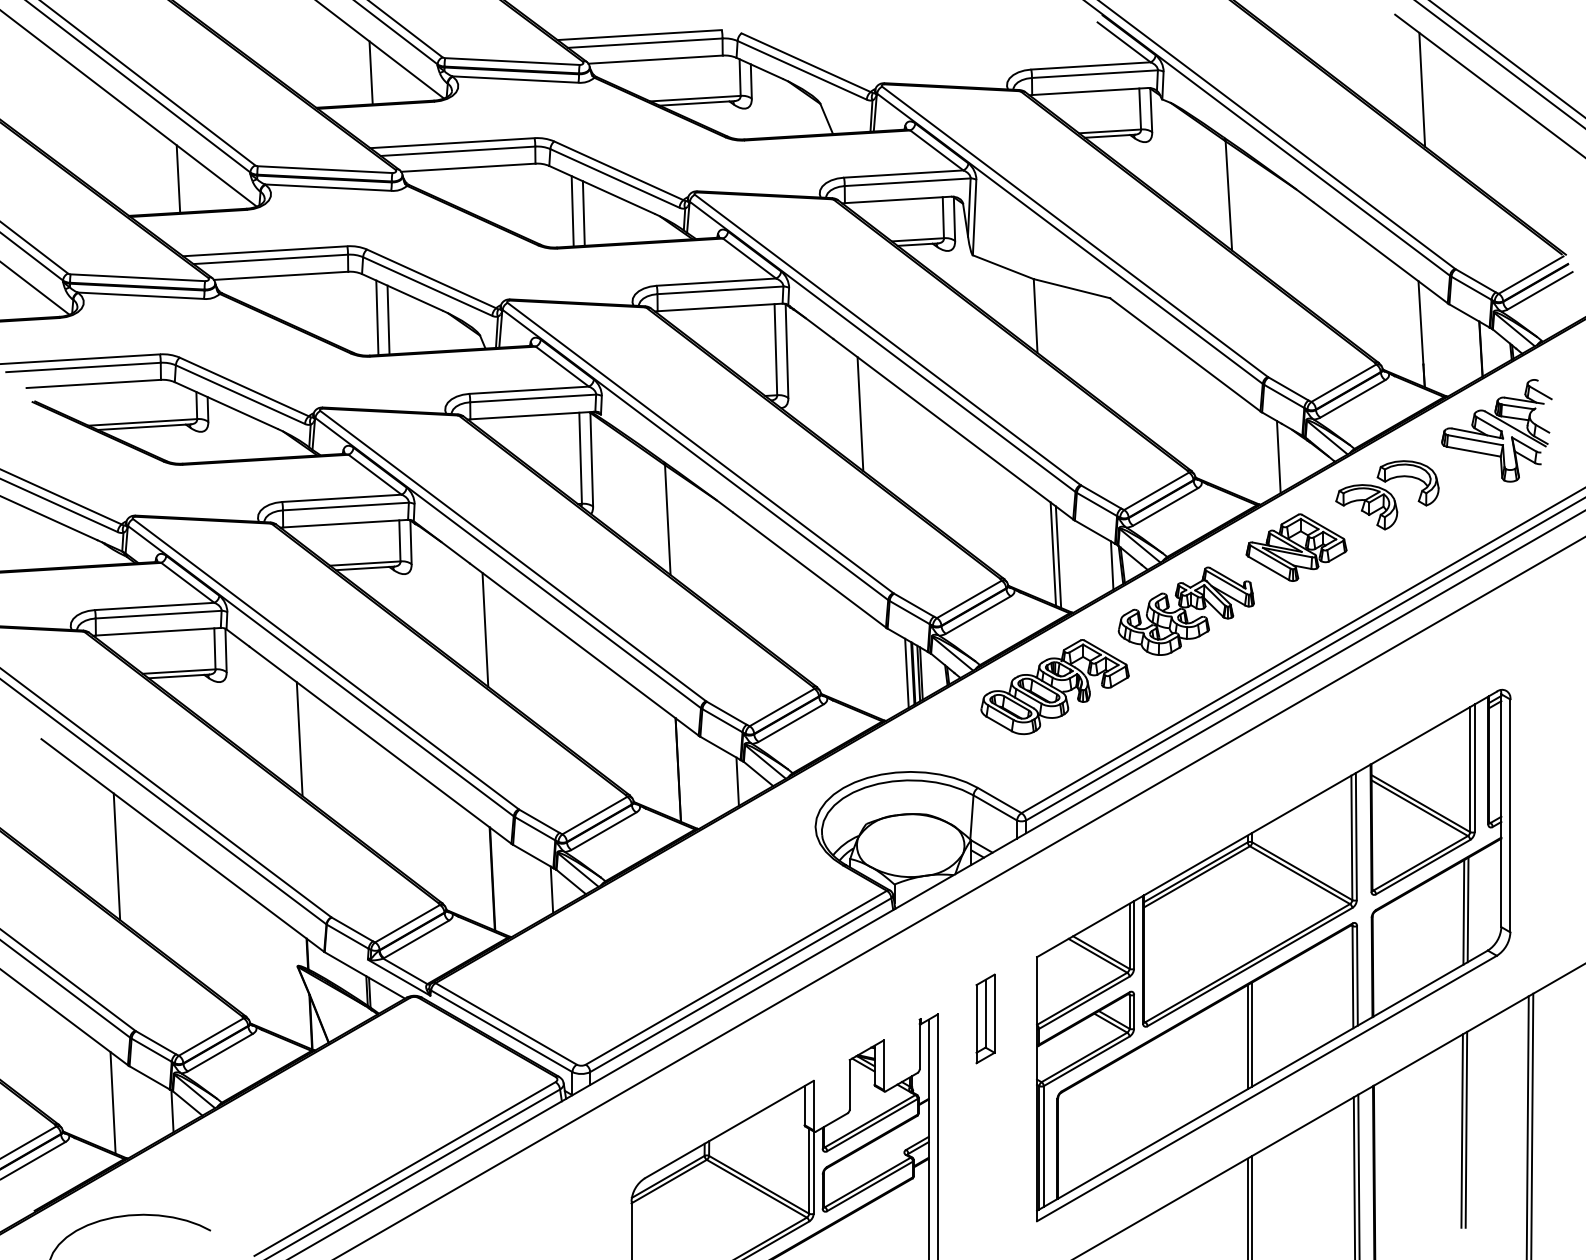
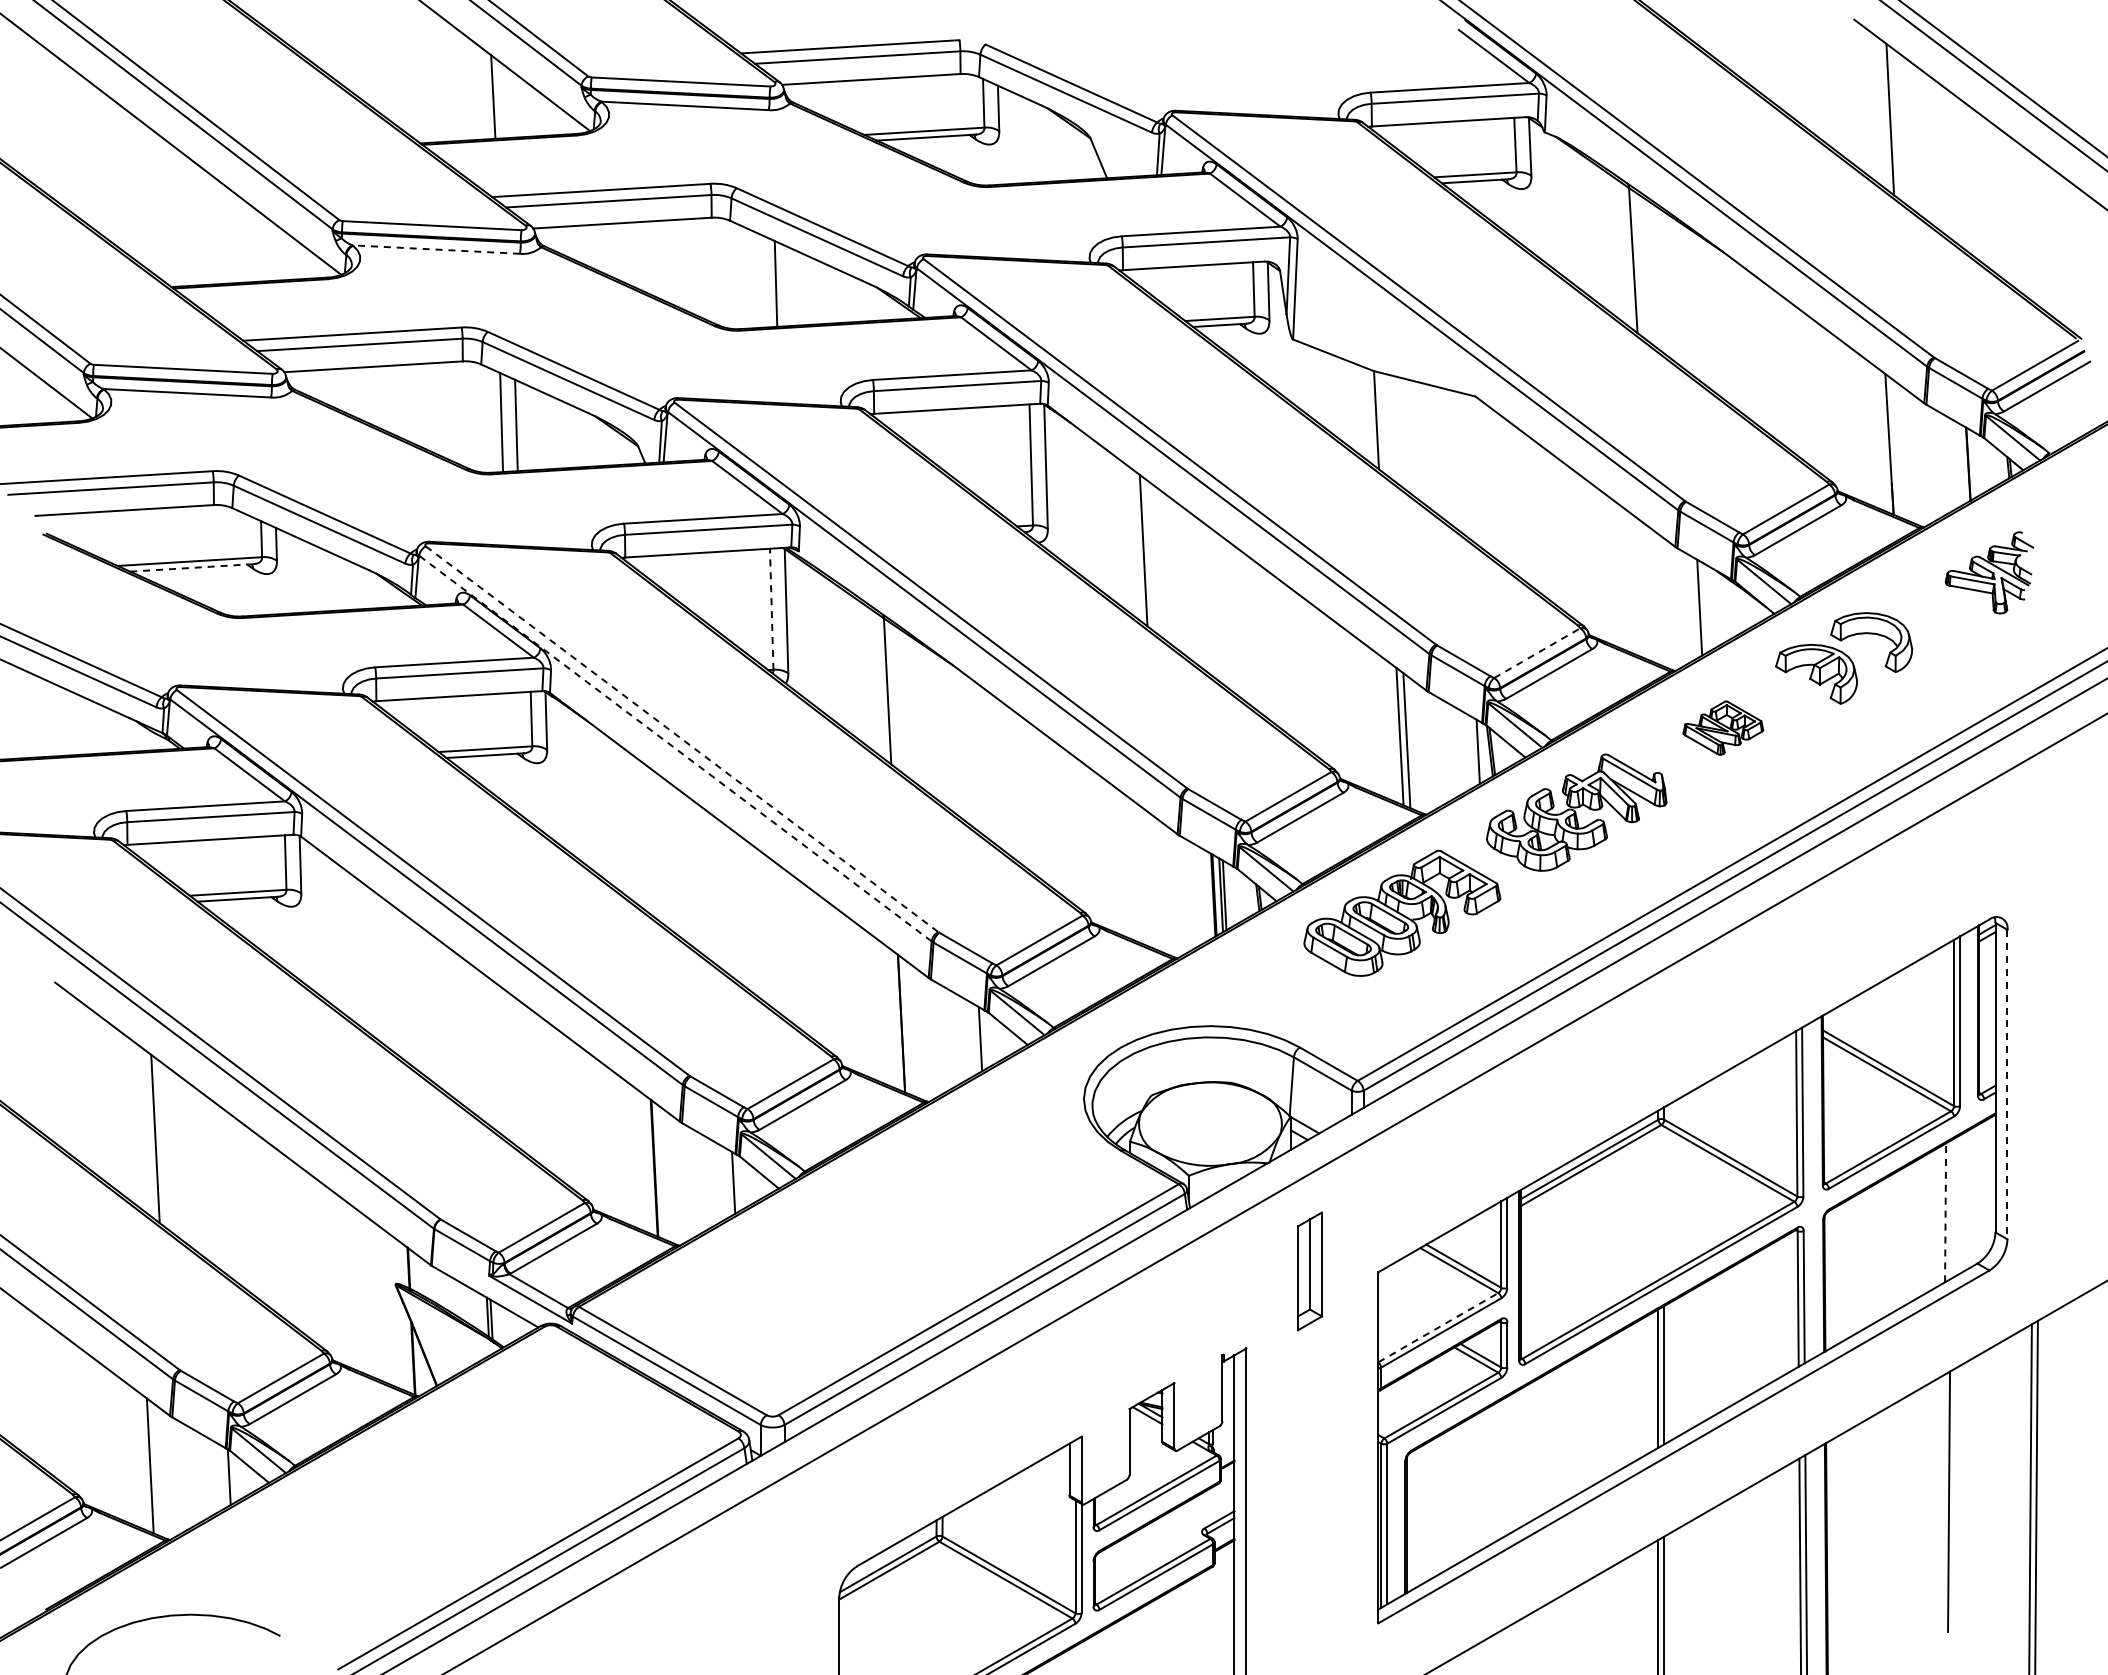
line: (177, 178) -> (236, 237), removed
line: (328, 187) -> (436, 249), solid -> dashed
line: (572, 210) -> (760, 280), removed
line: (144, 426) -> (191, 567), solid -> dashed
part: (1496, 430) -> (1989, 572), size x0.6
line: (580, 458) -> (771, 609), solid -> dashed
line: (1156, 491) -> (1537, 653), solid -> dashed
part: (1296, 547) -> (1723, 727), size x0.6
line: (513, 556) -> (682, 739), solid -> dashed
line: (508, 563) -> (675, 748), solid -> dashed
line: (485, 630) -> (645, 837), removed
line: (906, 673) -> (1205, 895), removed
line: (299, 739) -> (398, 982), removed
line: (1510, 815) -> (2007, 1084), solid -> dashed
line: (1467, 909) -> (1950, 1209), removed
line: (1463, 912) -> (1945, 1212), solid -> dashed
line: (1082, 998) -> (1438, 1327), solid -> dashed
part: (985, 1018) -> (1310, 1271), moved
line: (1462, 1130) -> (1943, 1502), removed

